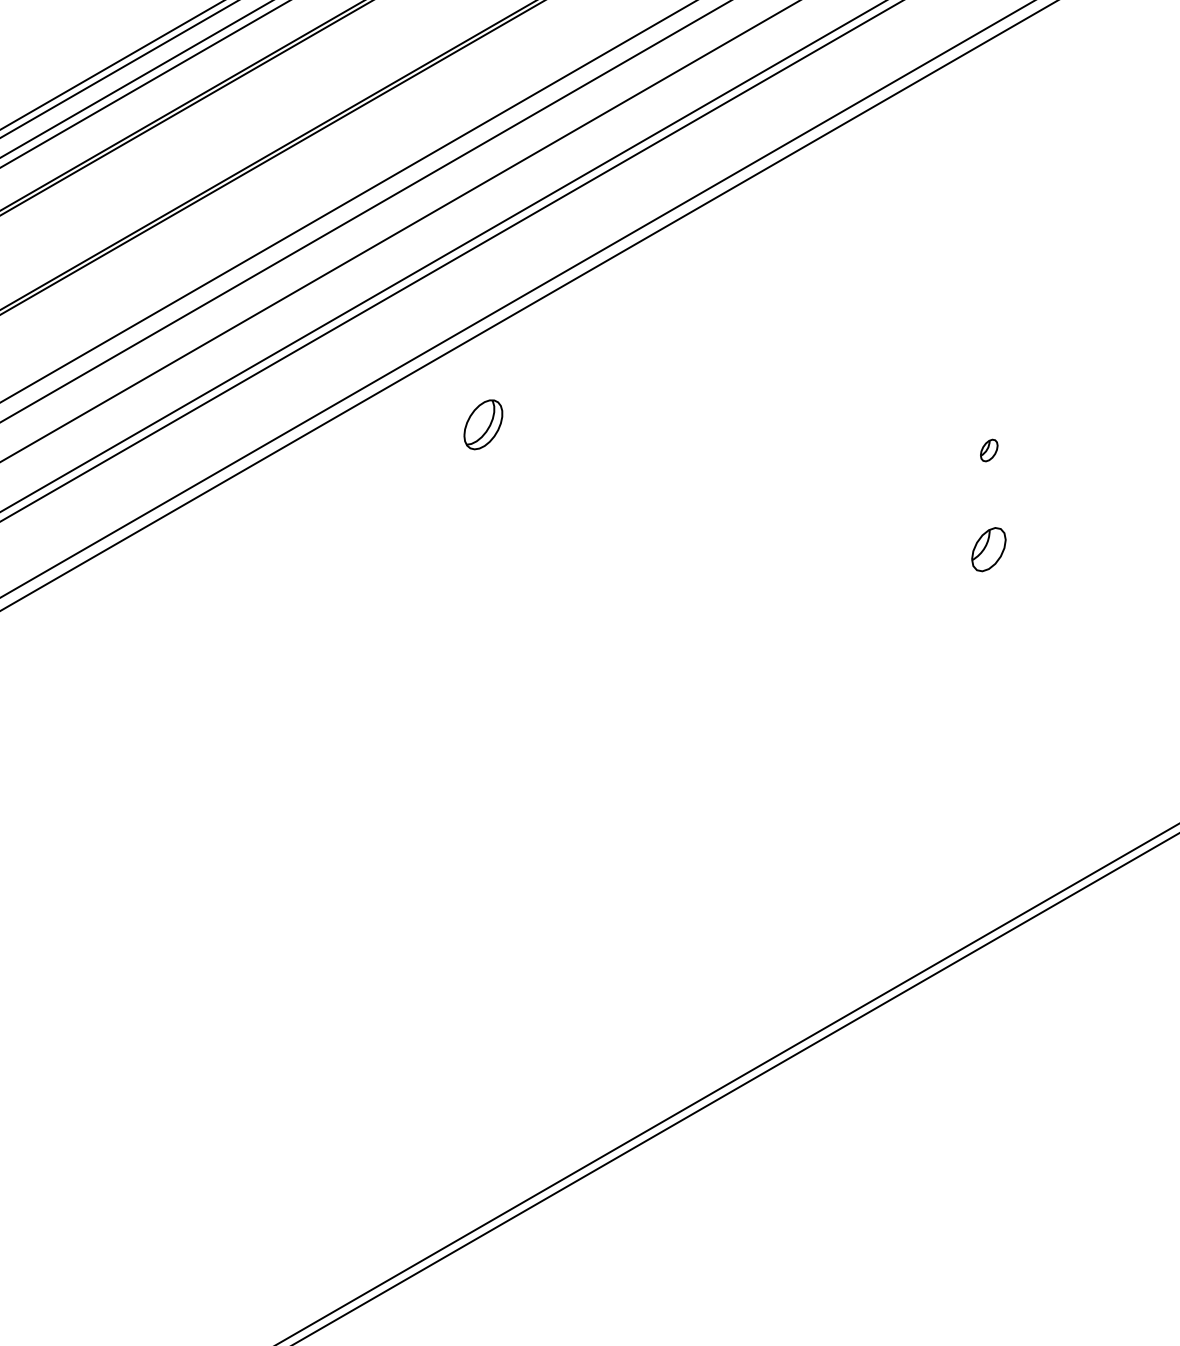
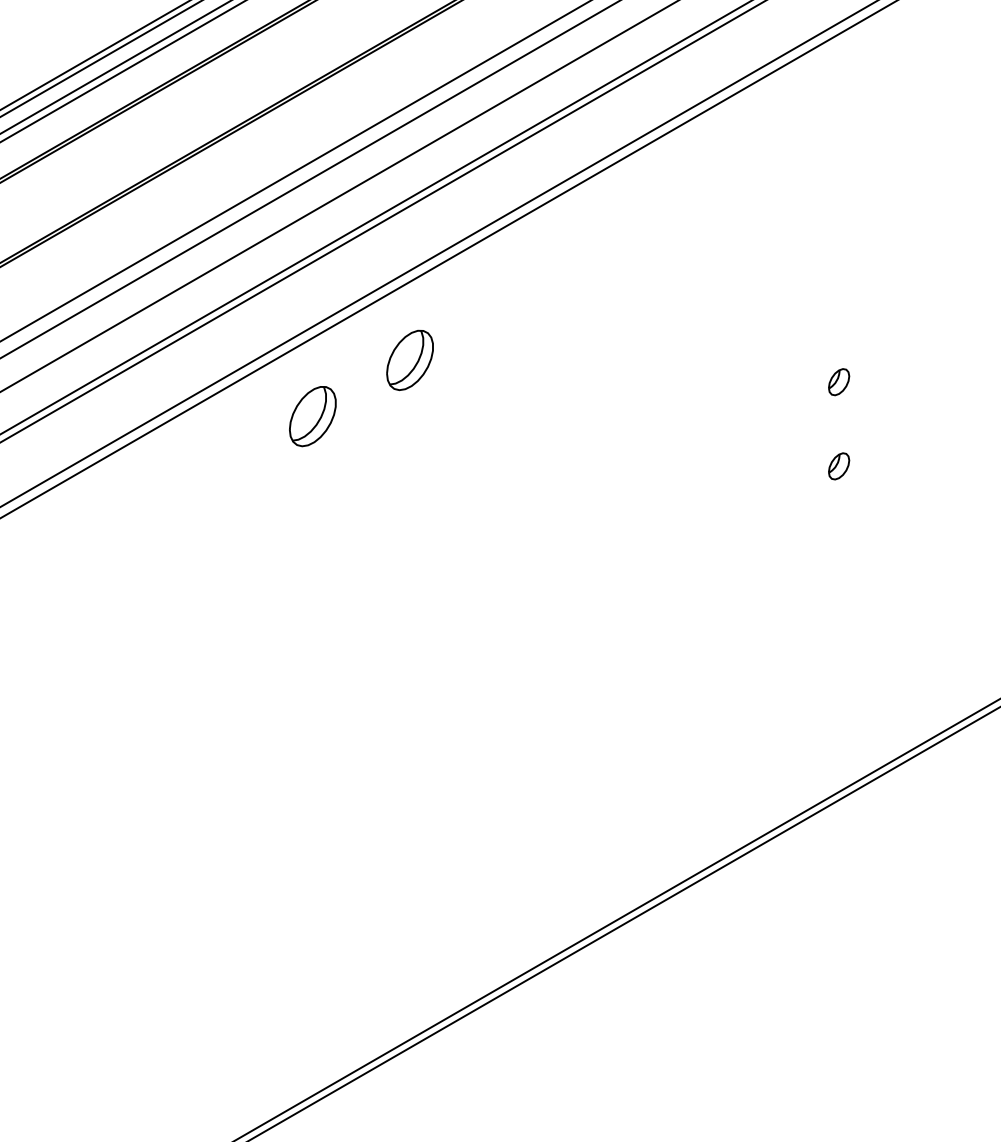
part: (482, 424) -> (409, 360), size x1.43
part: (989, 450) -> (839, 382), size x1.43
part: (368, 490) -> (312, 416), added
part: (989, 549) -> (839, 466), size x0.71

